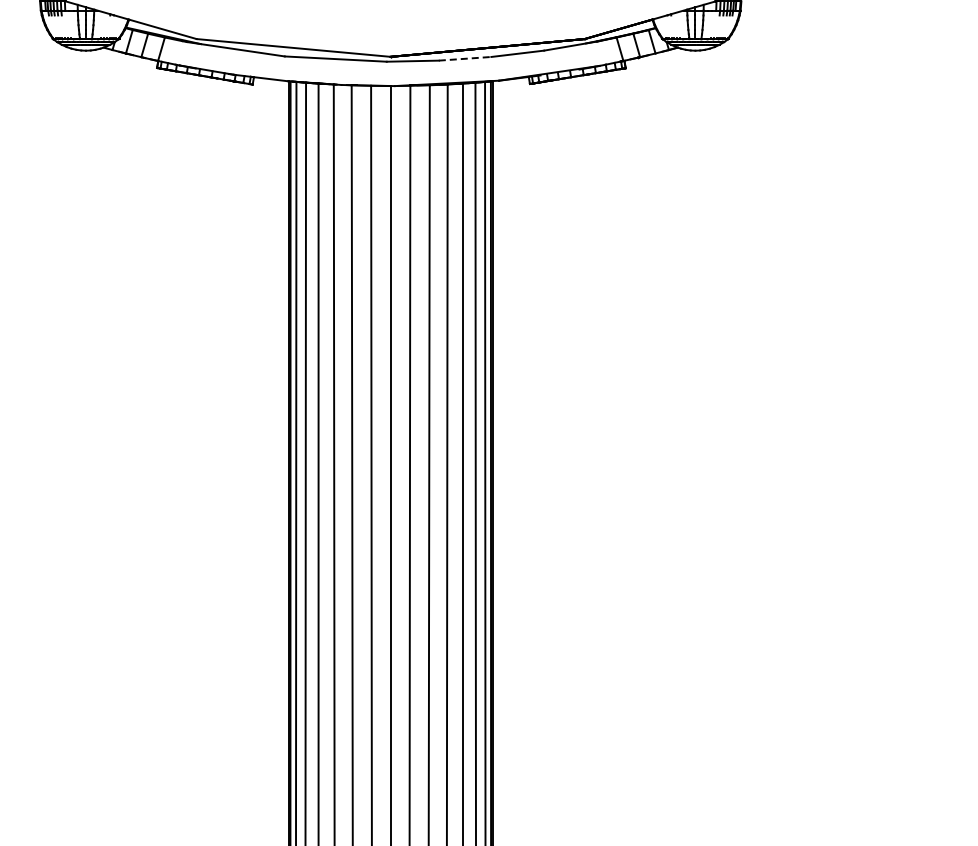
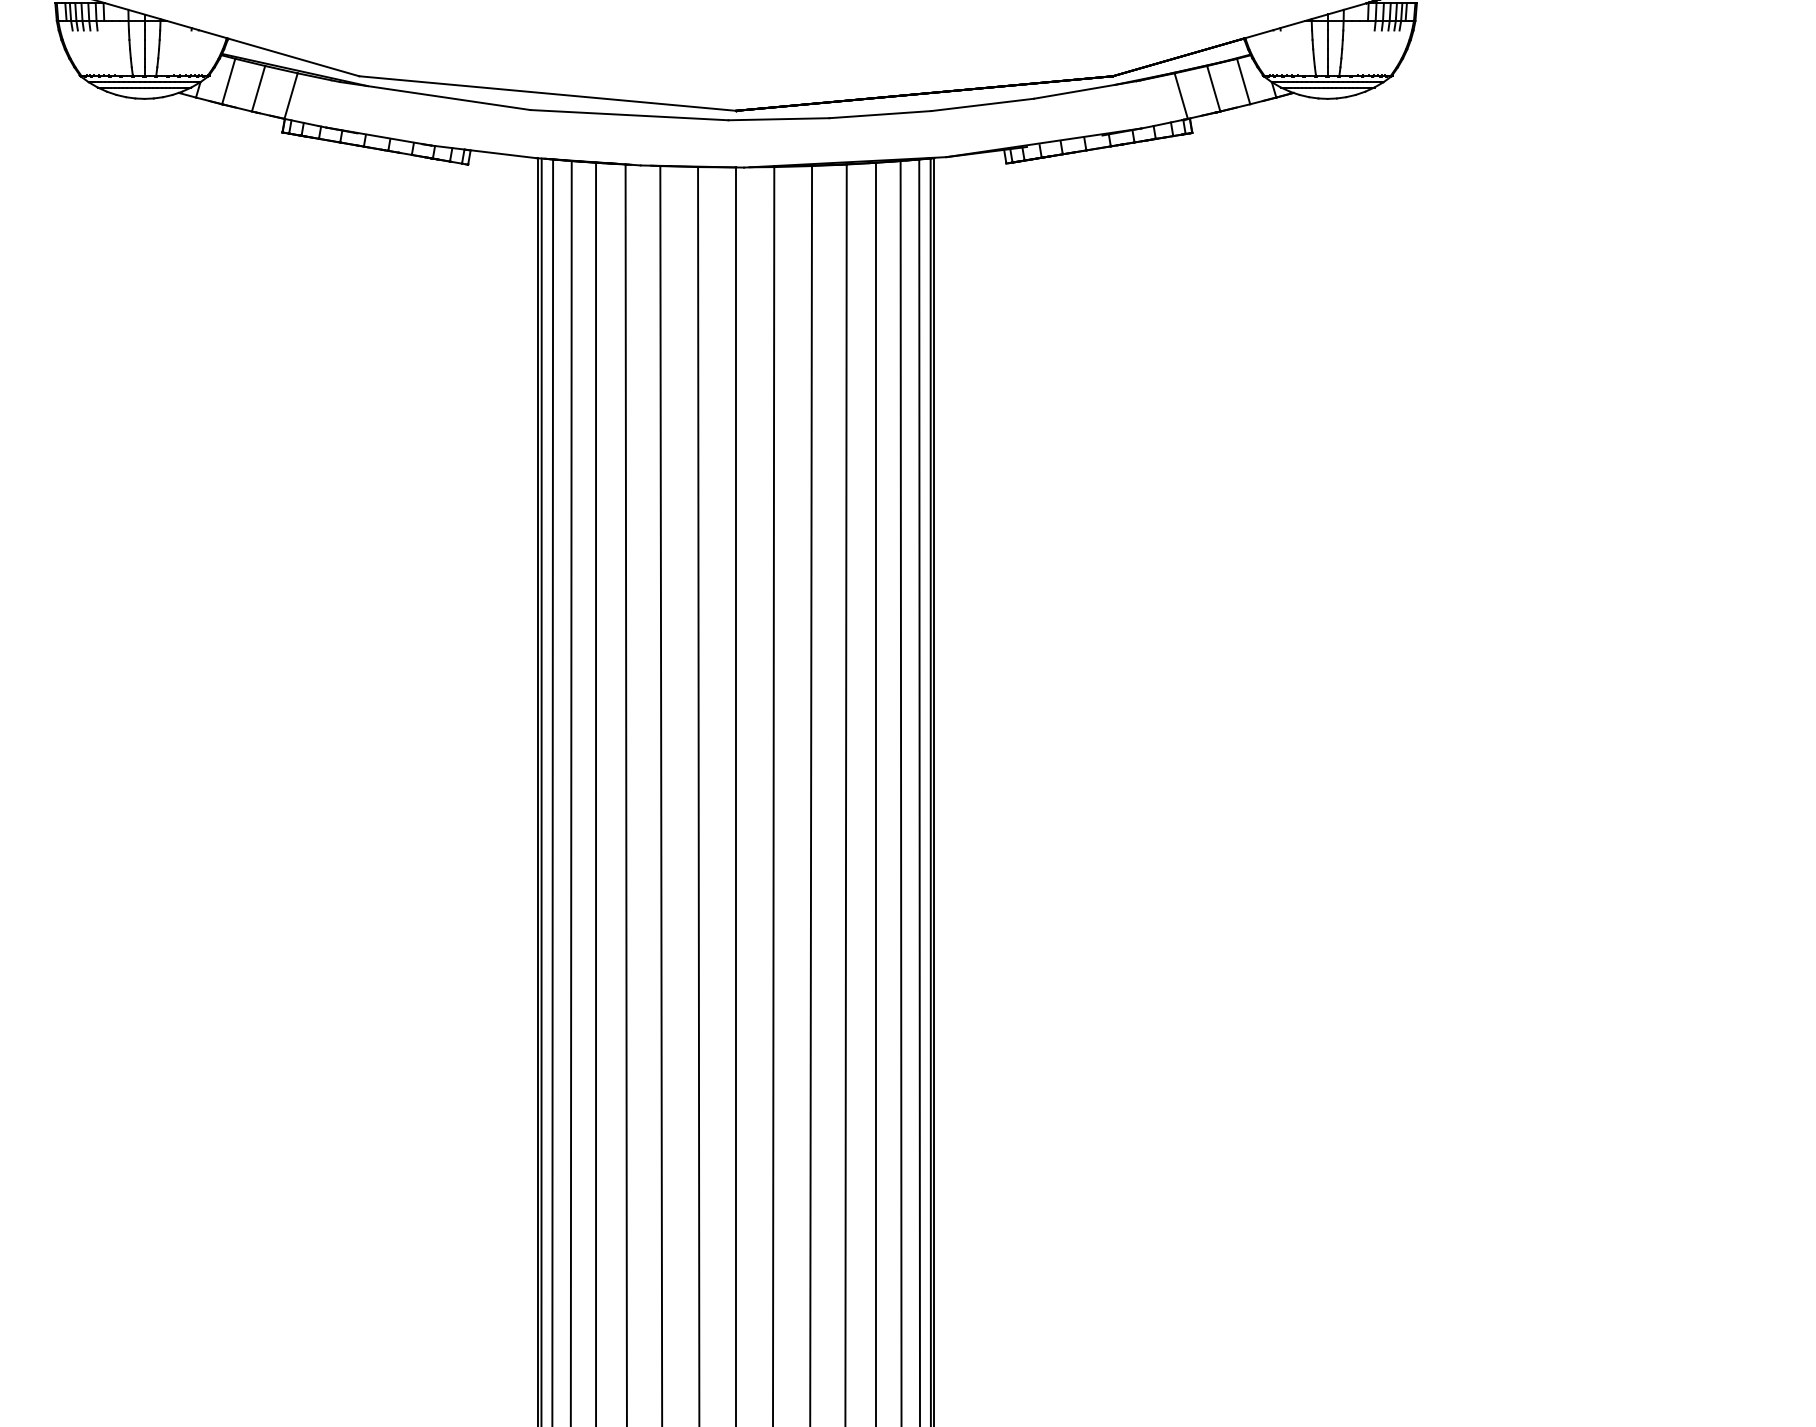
line: (465, 58) -> (881, 114), dashed -> solid

